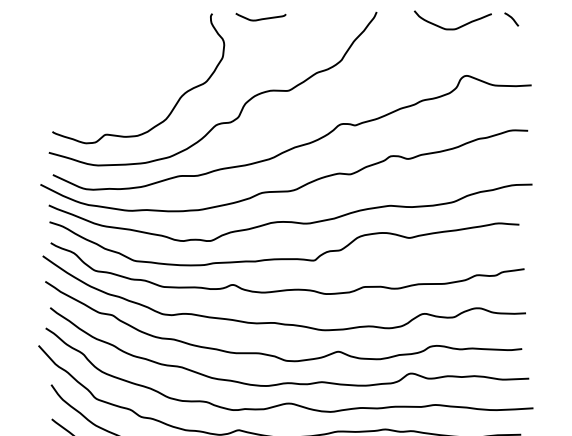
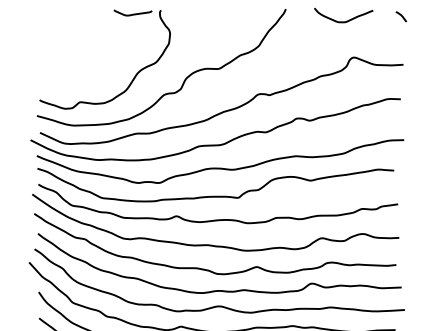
curve: (260, 17) -> (132, 13), moved
line: (511, 19) -> (401, 16), moved

